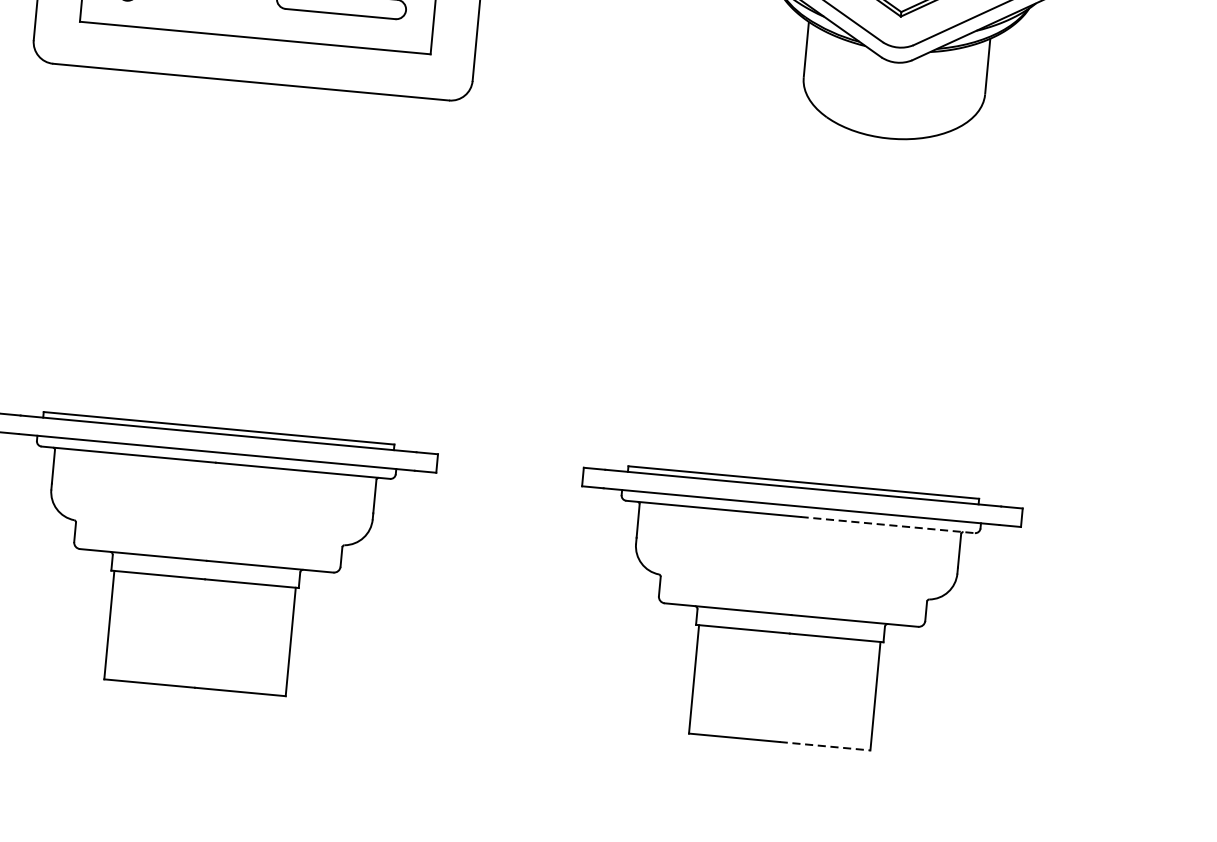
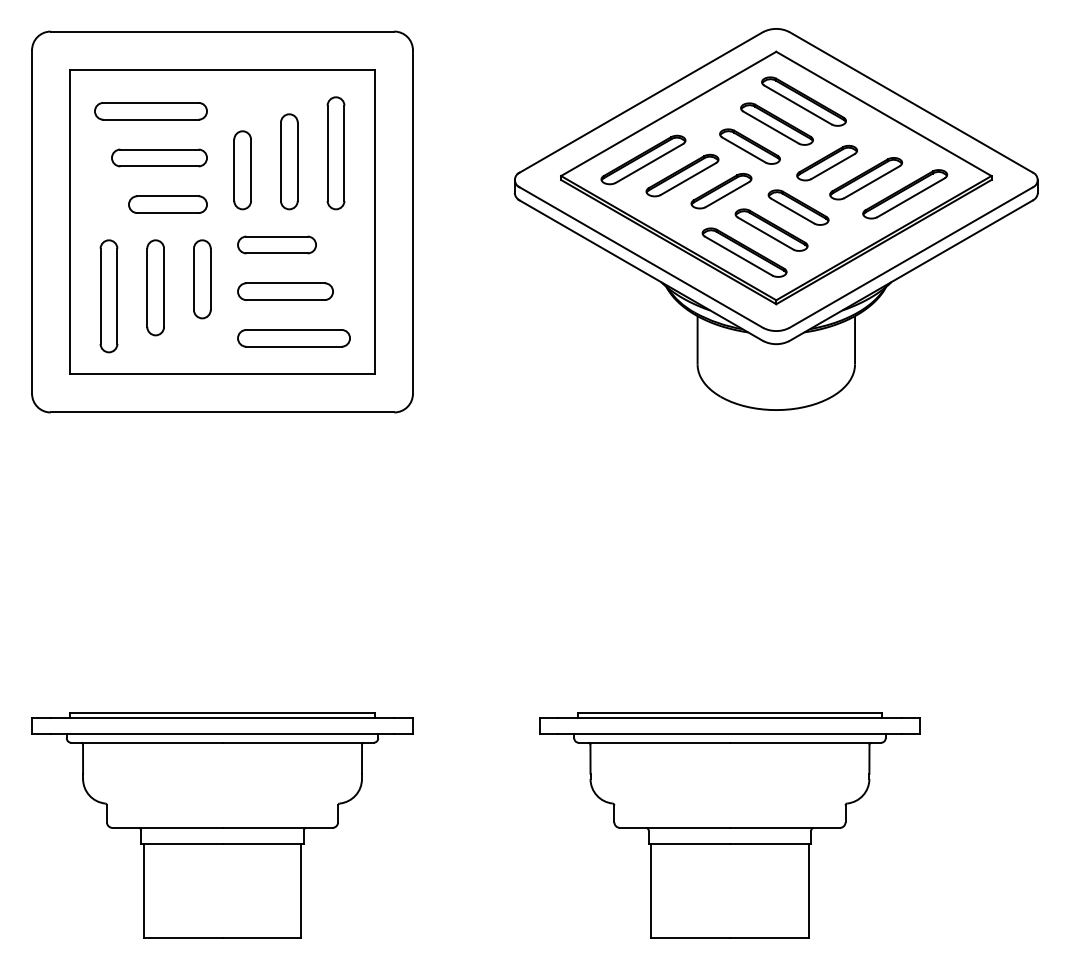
line: (887, 524) -> (805, 742), dashed -> solid
line: (825, 746) -> (769, 938), dashed -> solid

